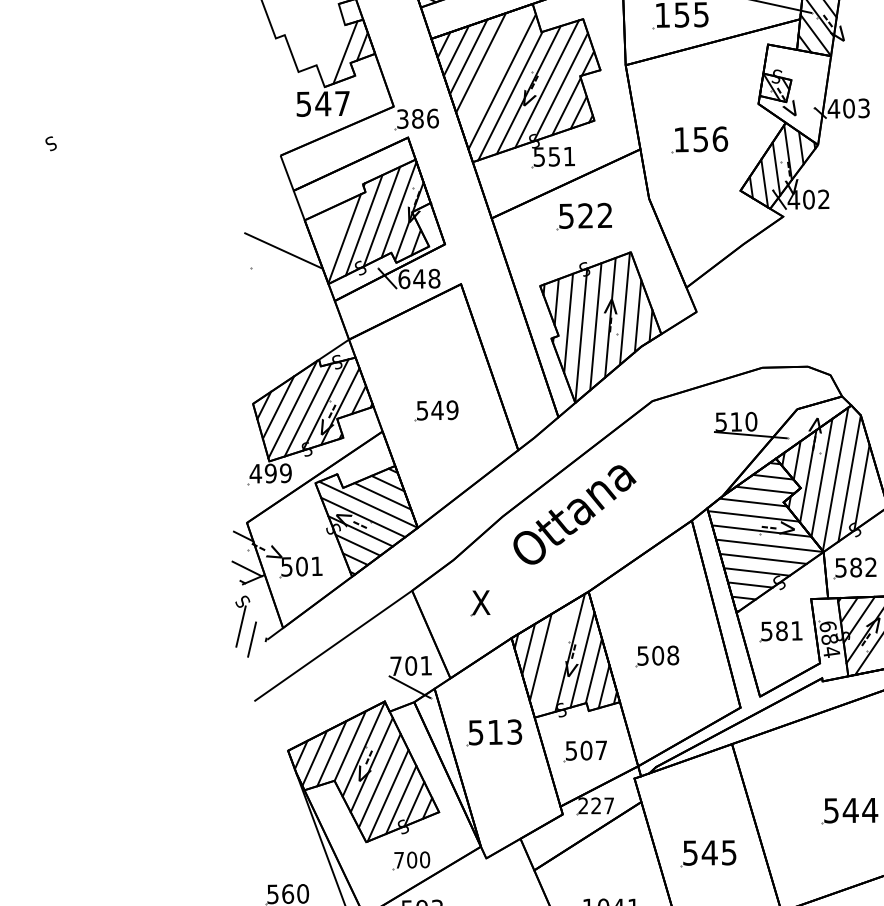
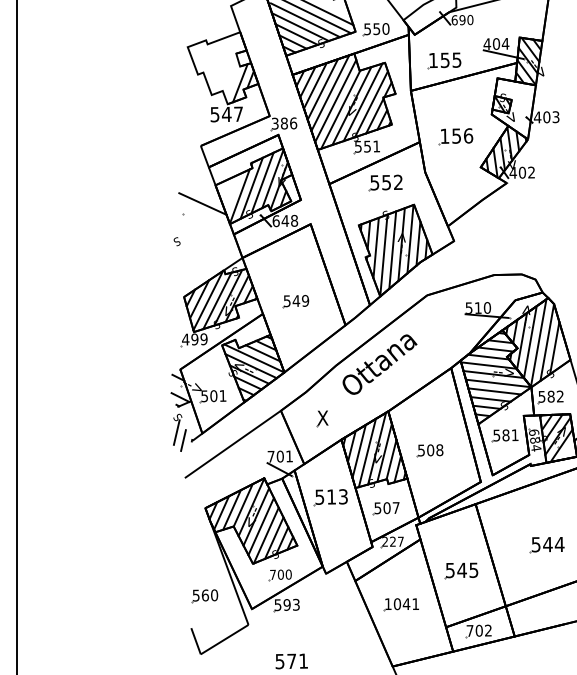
line: (493, 67) -> (330, 92), added
text: (50, 143) -> (176, 241), moved
text: (585, 215) -> (386, 182), 522 -> 552
line: (552, 659) -> (366, 452), added

